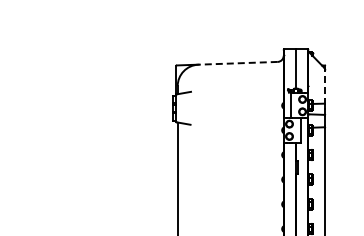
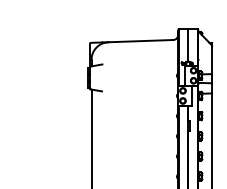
line: (238, 63) -> (141, 41), dashed -> solid
line: (325, 87) -> (212, 60), dashed -> solid

